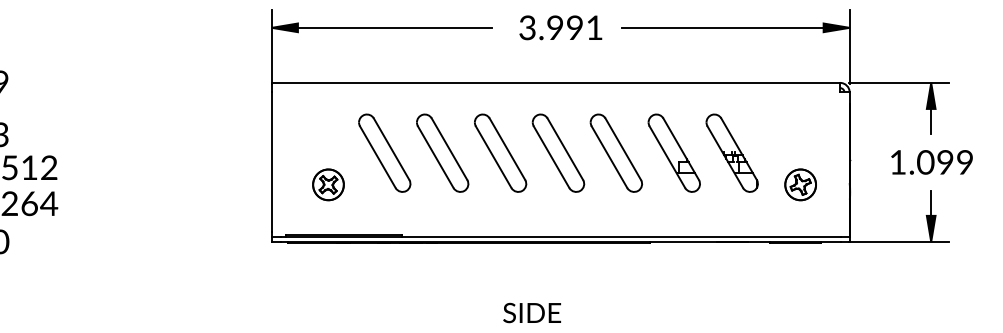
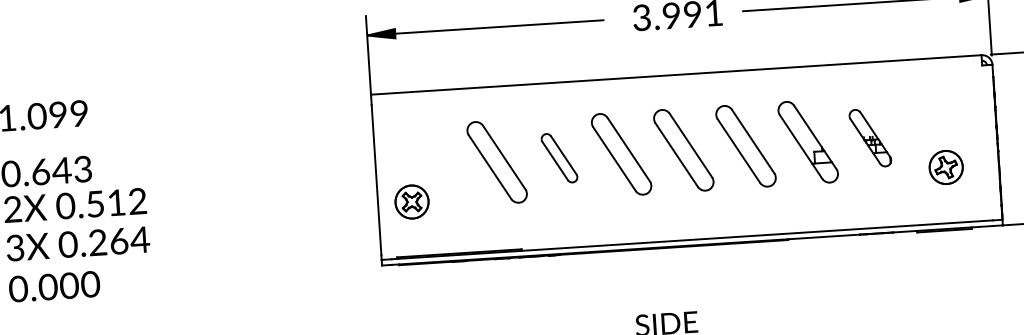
part: (442, 152) -> (559, 157), size x0.6
part: (731, 152) -> (869, 137), size x0.7
part: (328, 184) -> (412, 201), moved

